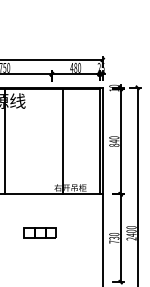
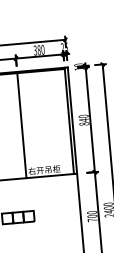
text: (71, 67) -> (34, 50), 480 -> 380
line: (62, 141) -> (21, 125), moved
text: (113, 237) -> (91, 215), 730 -> 700

